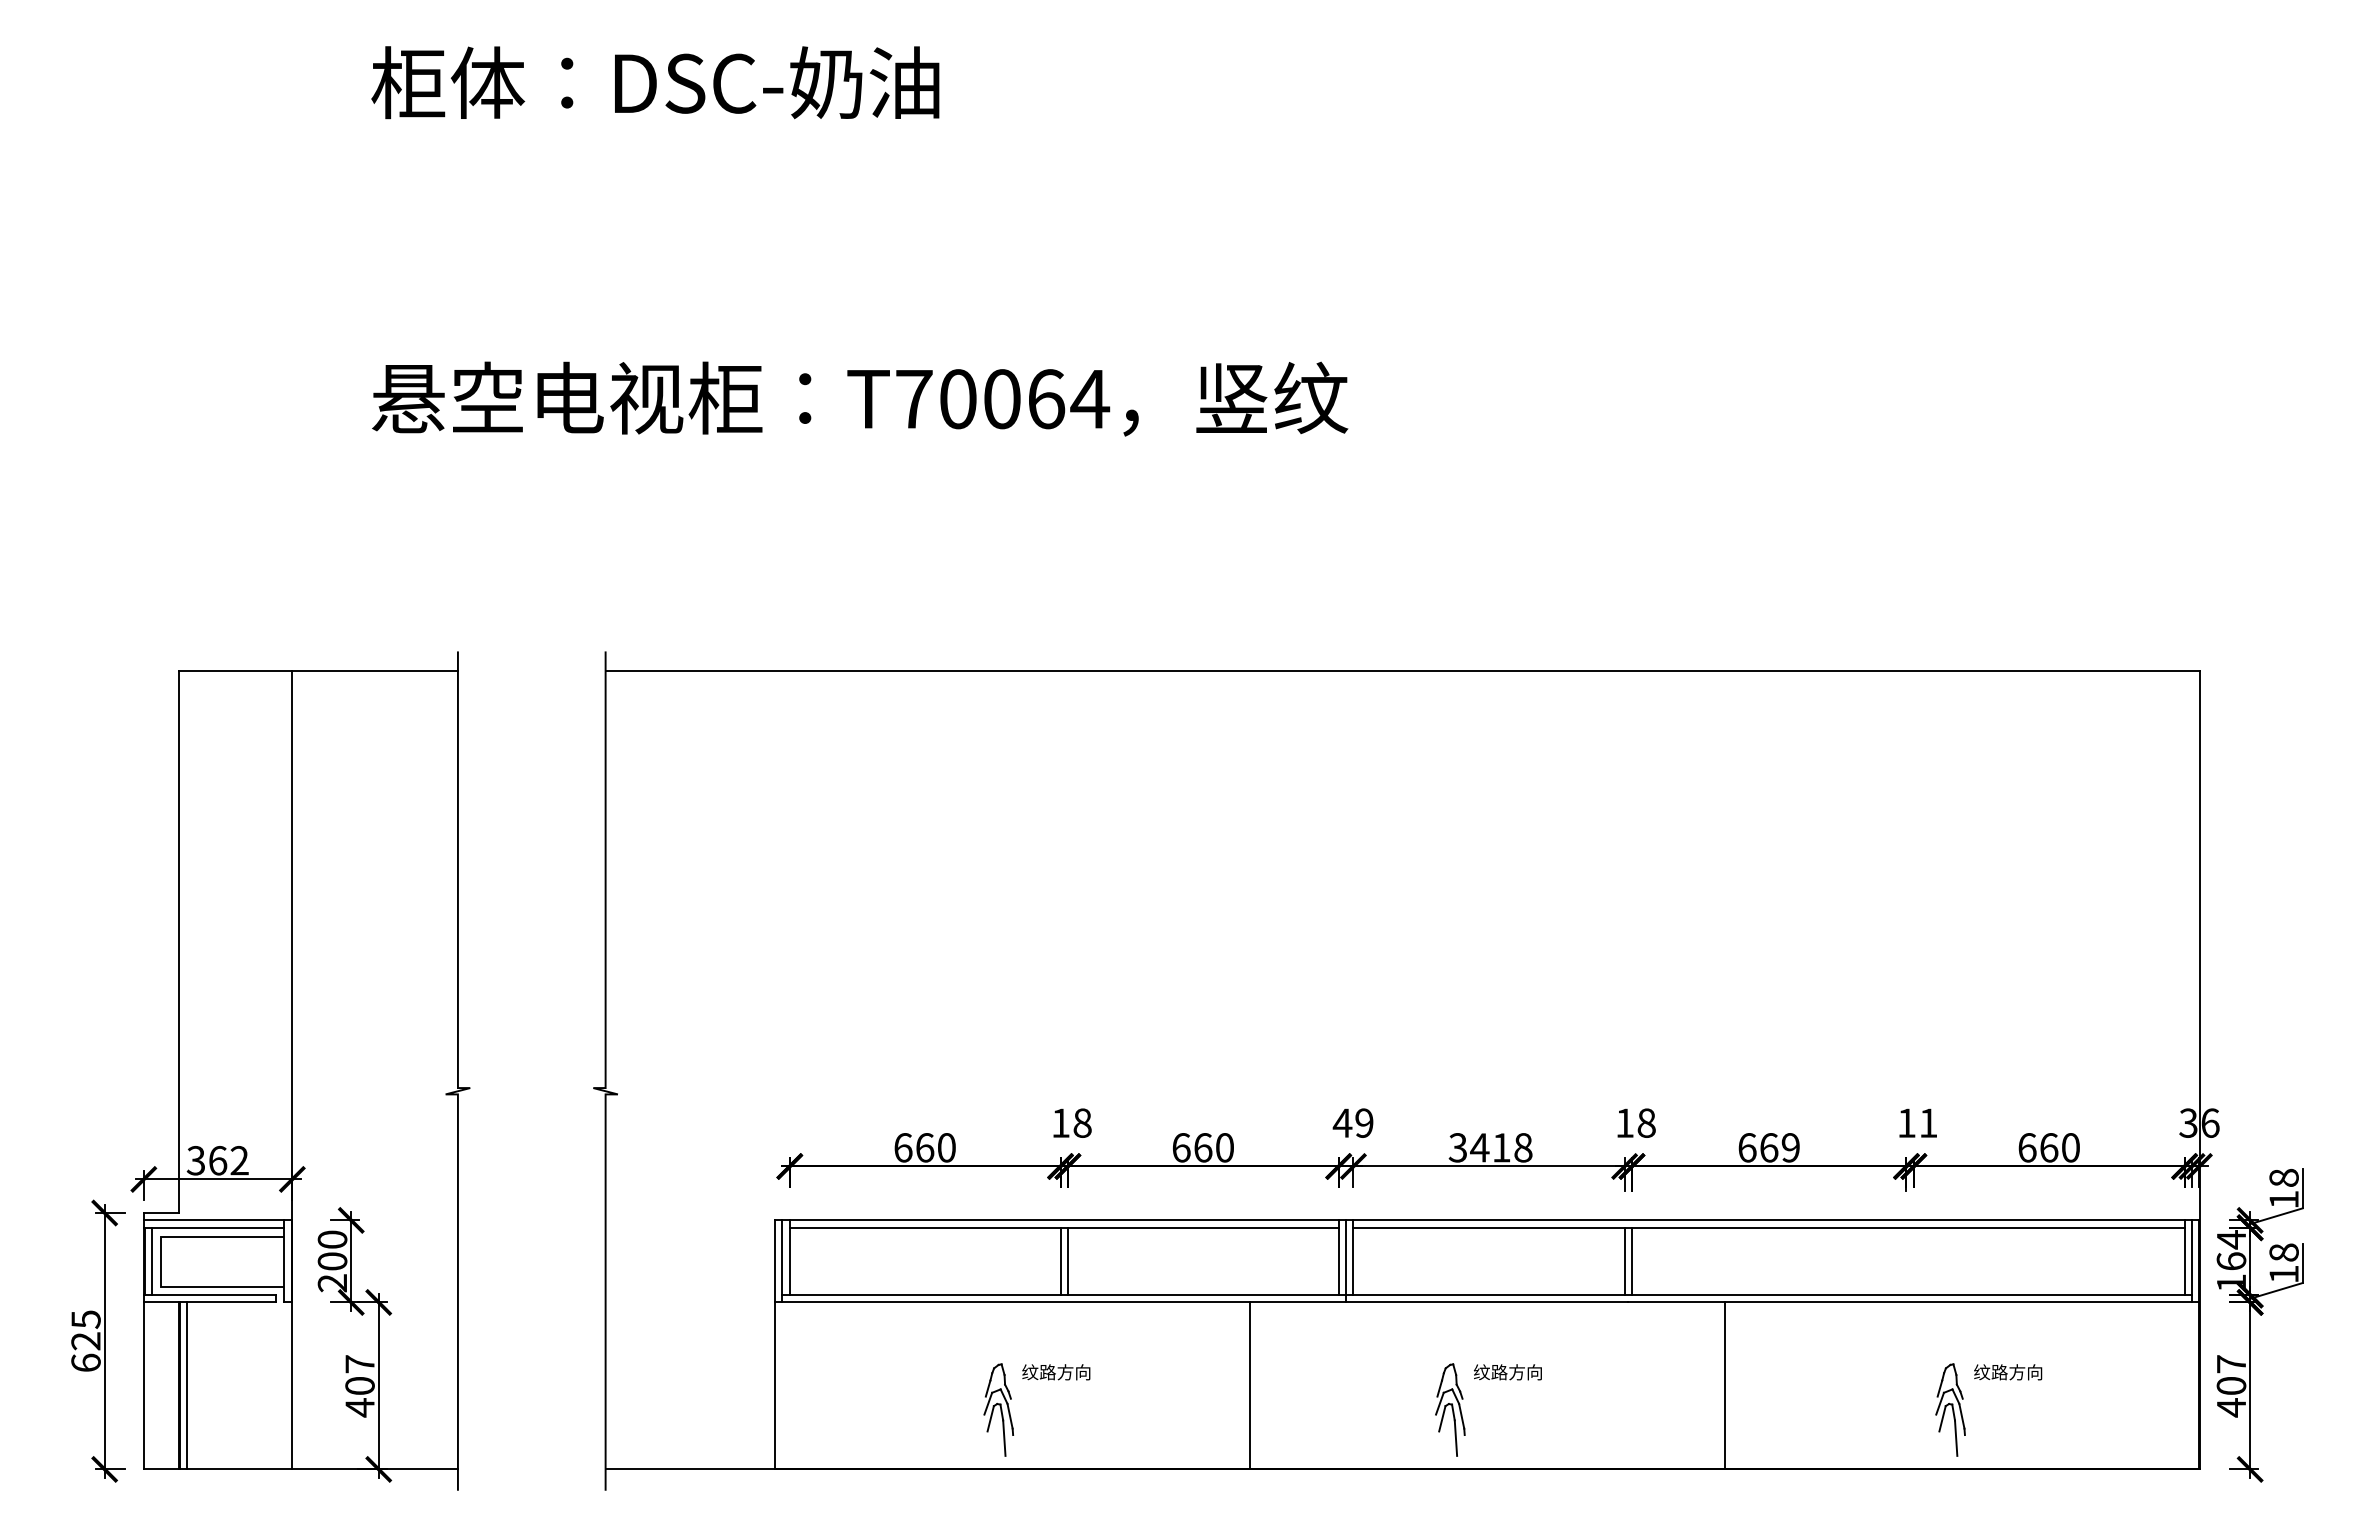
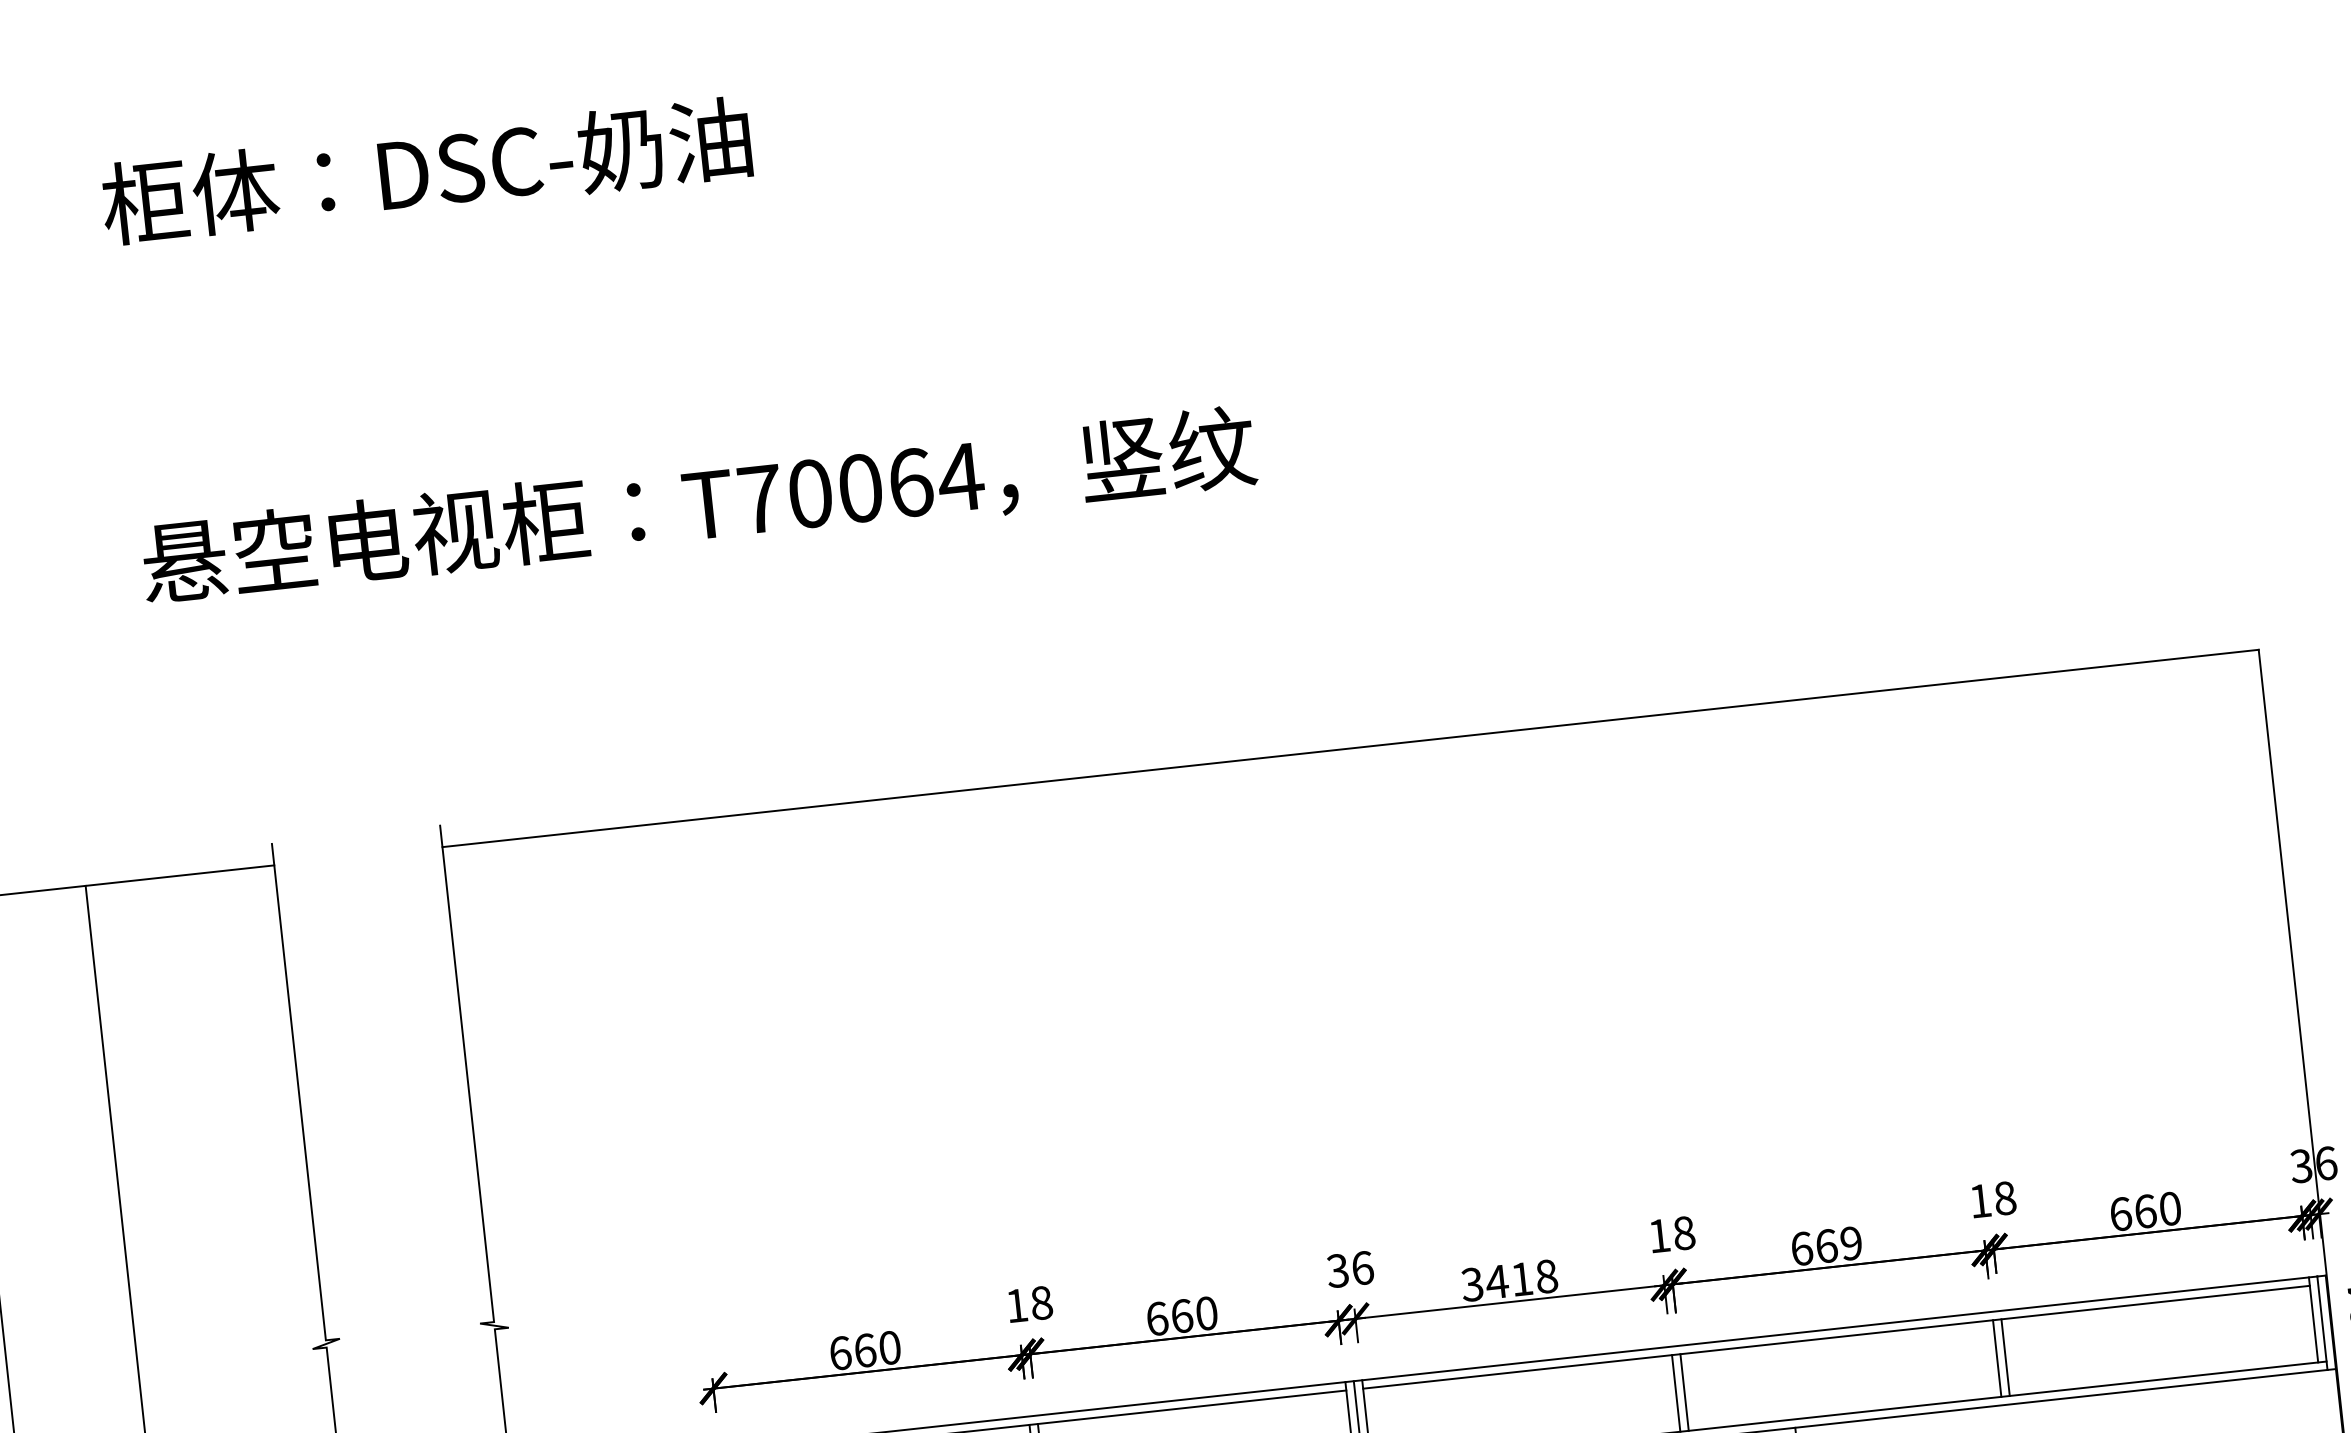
text: (1352, 1122) -> (1349, 1268), 49 -> 36
text: (1928, 1122) -> (2005, 1197), 11 -> 18
line: (1906, 1261) -> (1997, 1358), added
line: (1913, 1261) -> (2005, 1357), added

